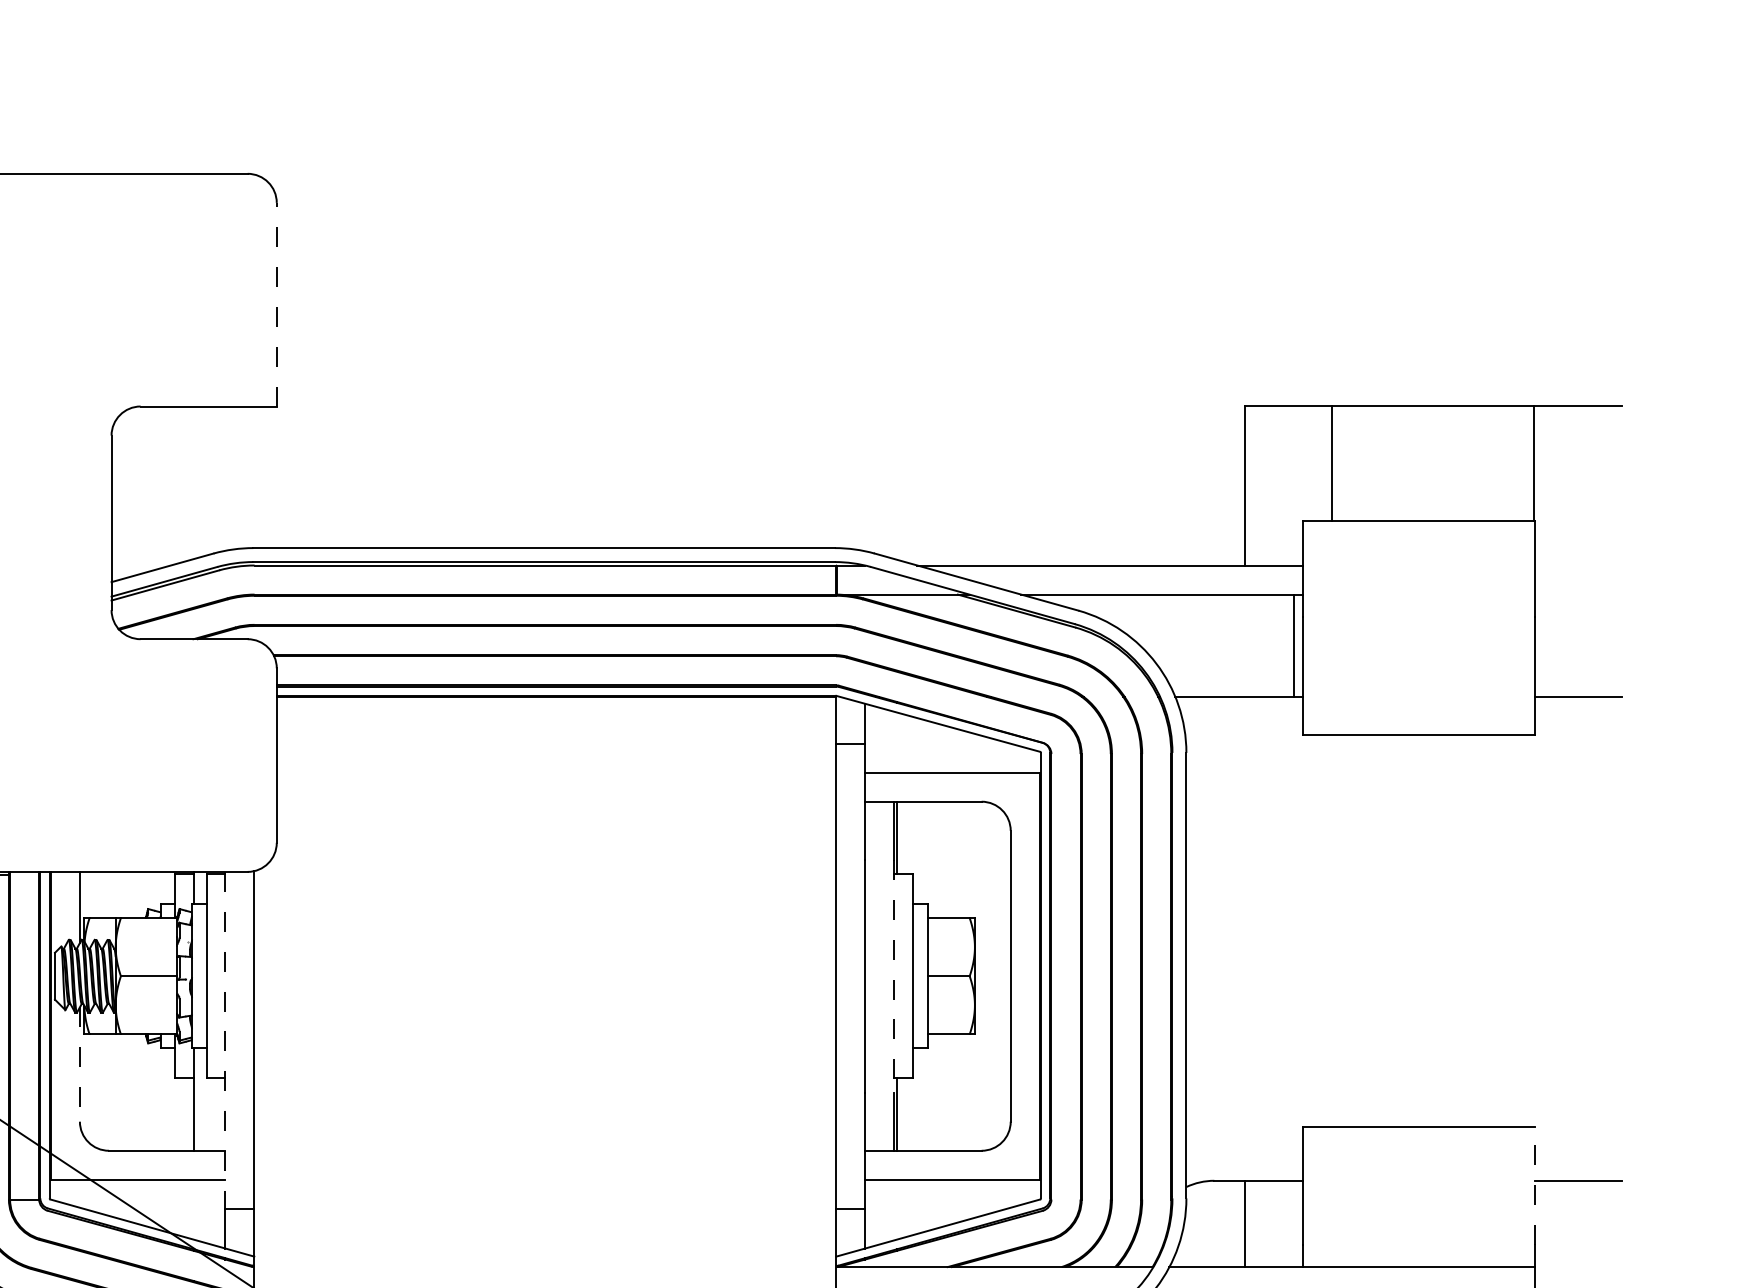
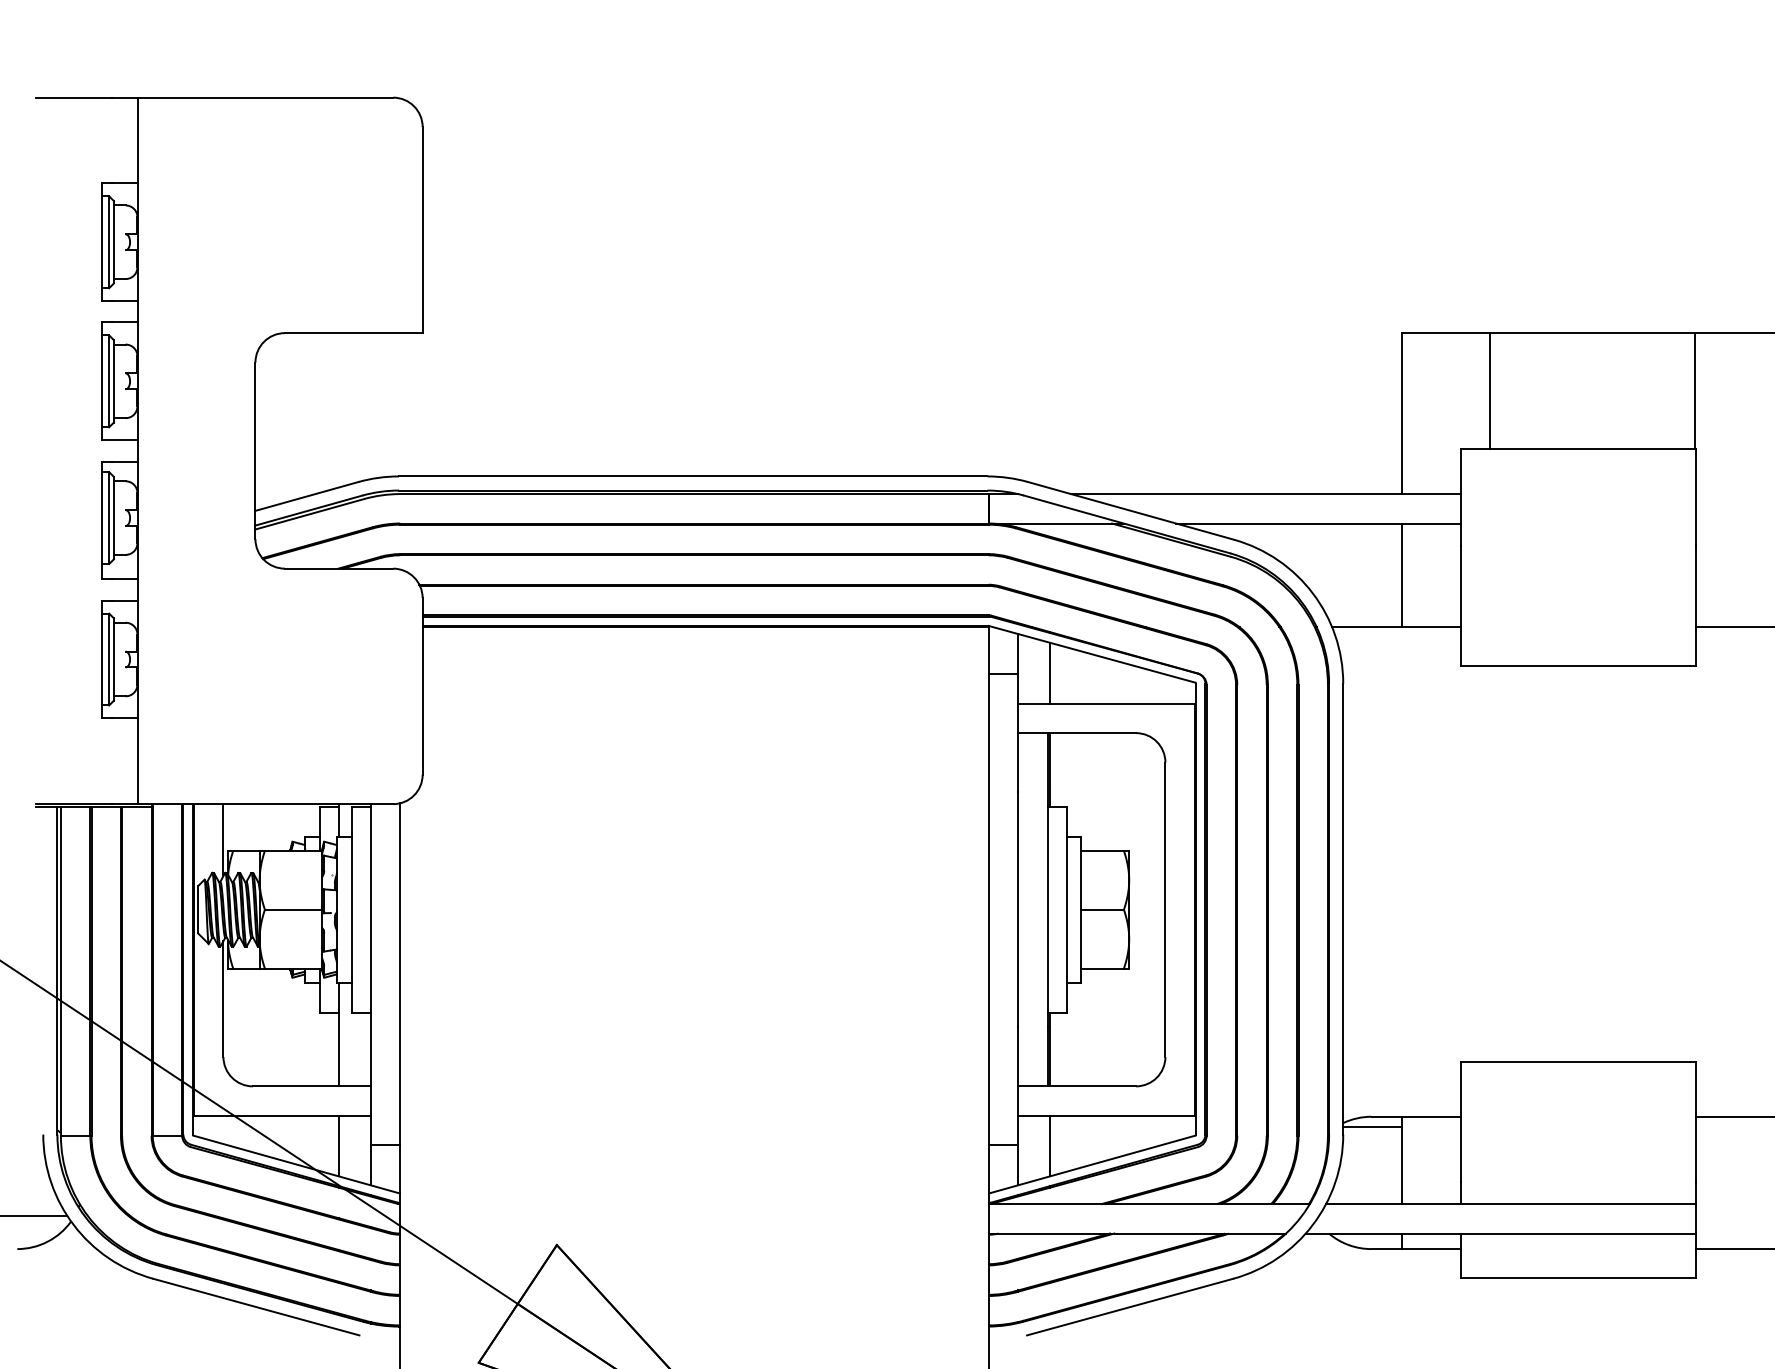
line: (276, 304) -> (422, 229), dashed -> solid
line: (1294, 645) -> (1402, 575), moved
line: (896, 741) -> (1049, 672), added
line: (894, 976) -> (1047, 909), dashed -> solid
line: (225, 1040) -> (370, 974), dashed -> solid
line: (79, 1064) -> (223, 999), dashed -> solid
line: (1535, 1185) -> (1696, 1121), dashed -> solid
line: (1215, 1191) -> (1372, 1127), added
line: (193, 1209) -> (338, 1145), added
line: (896, 1209) -> (1049, 1145), added

